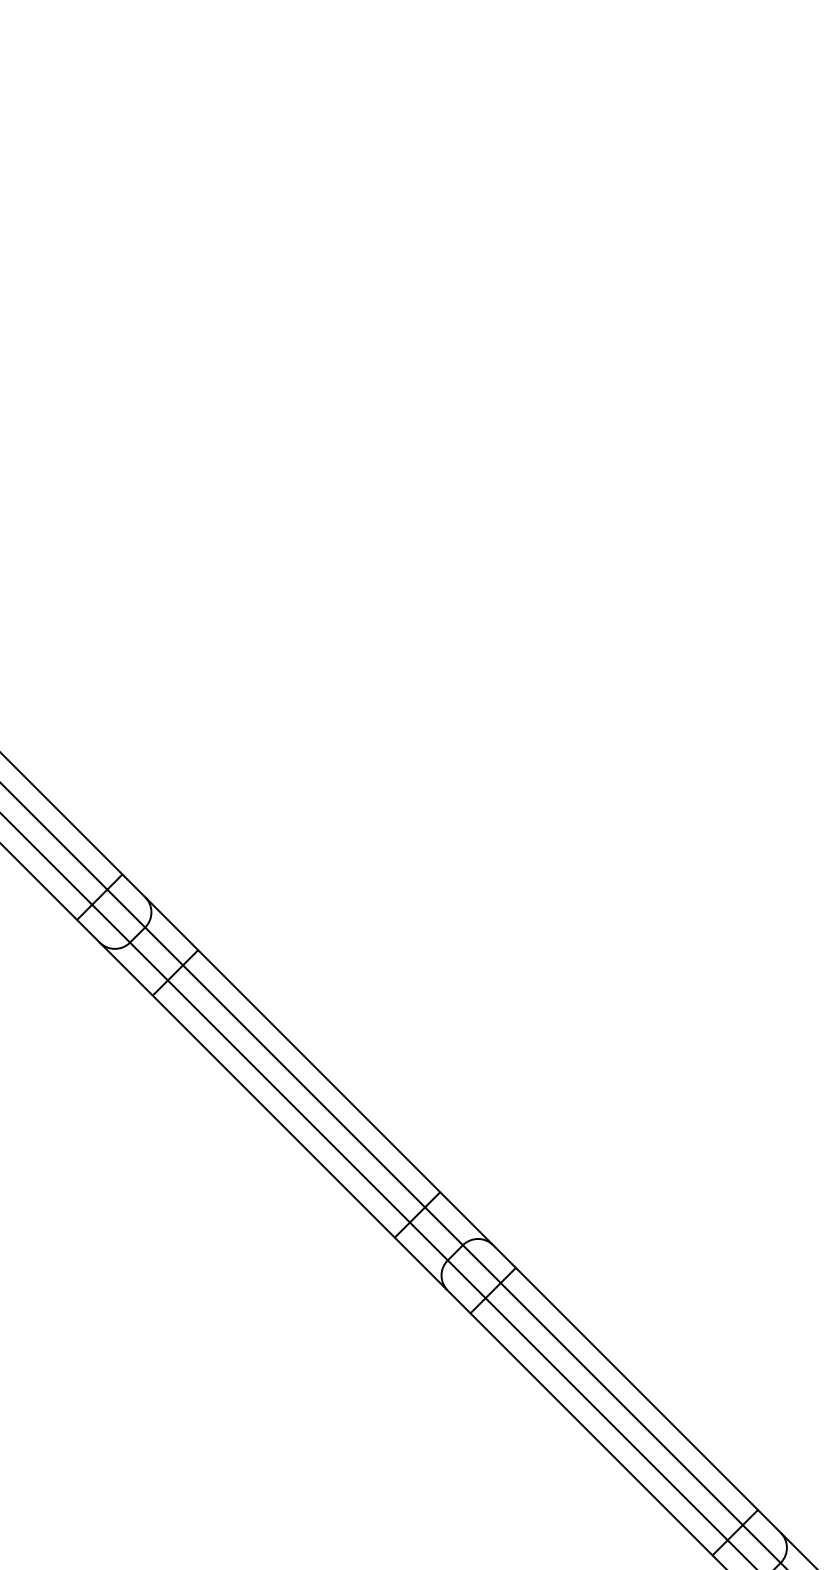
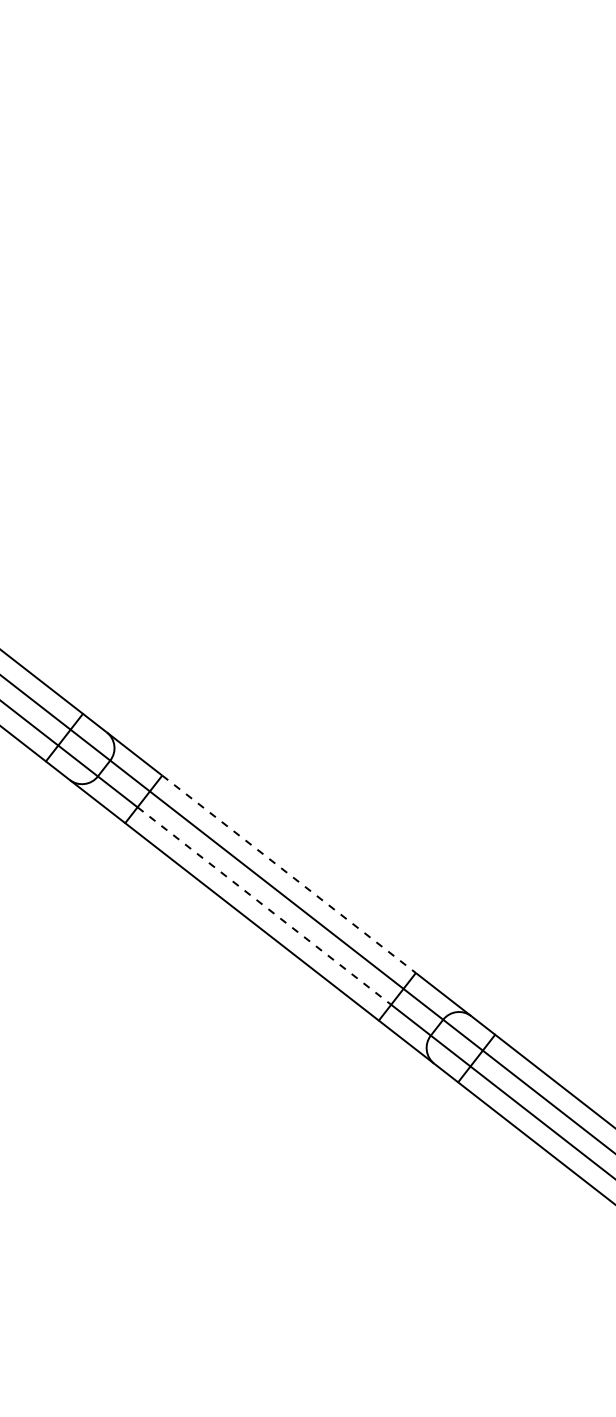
line: (319, 1071) -> (289, 874), solid -> dashed
line: (289, 1101) -> (264, 905), solid -> dashed

